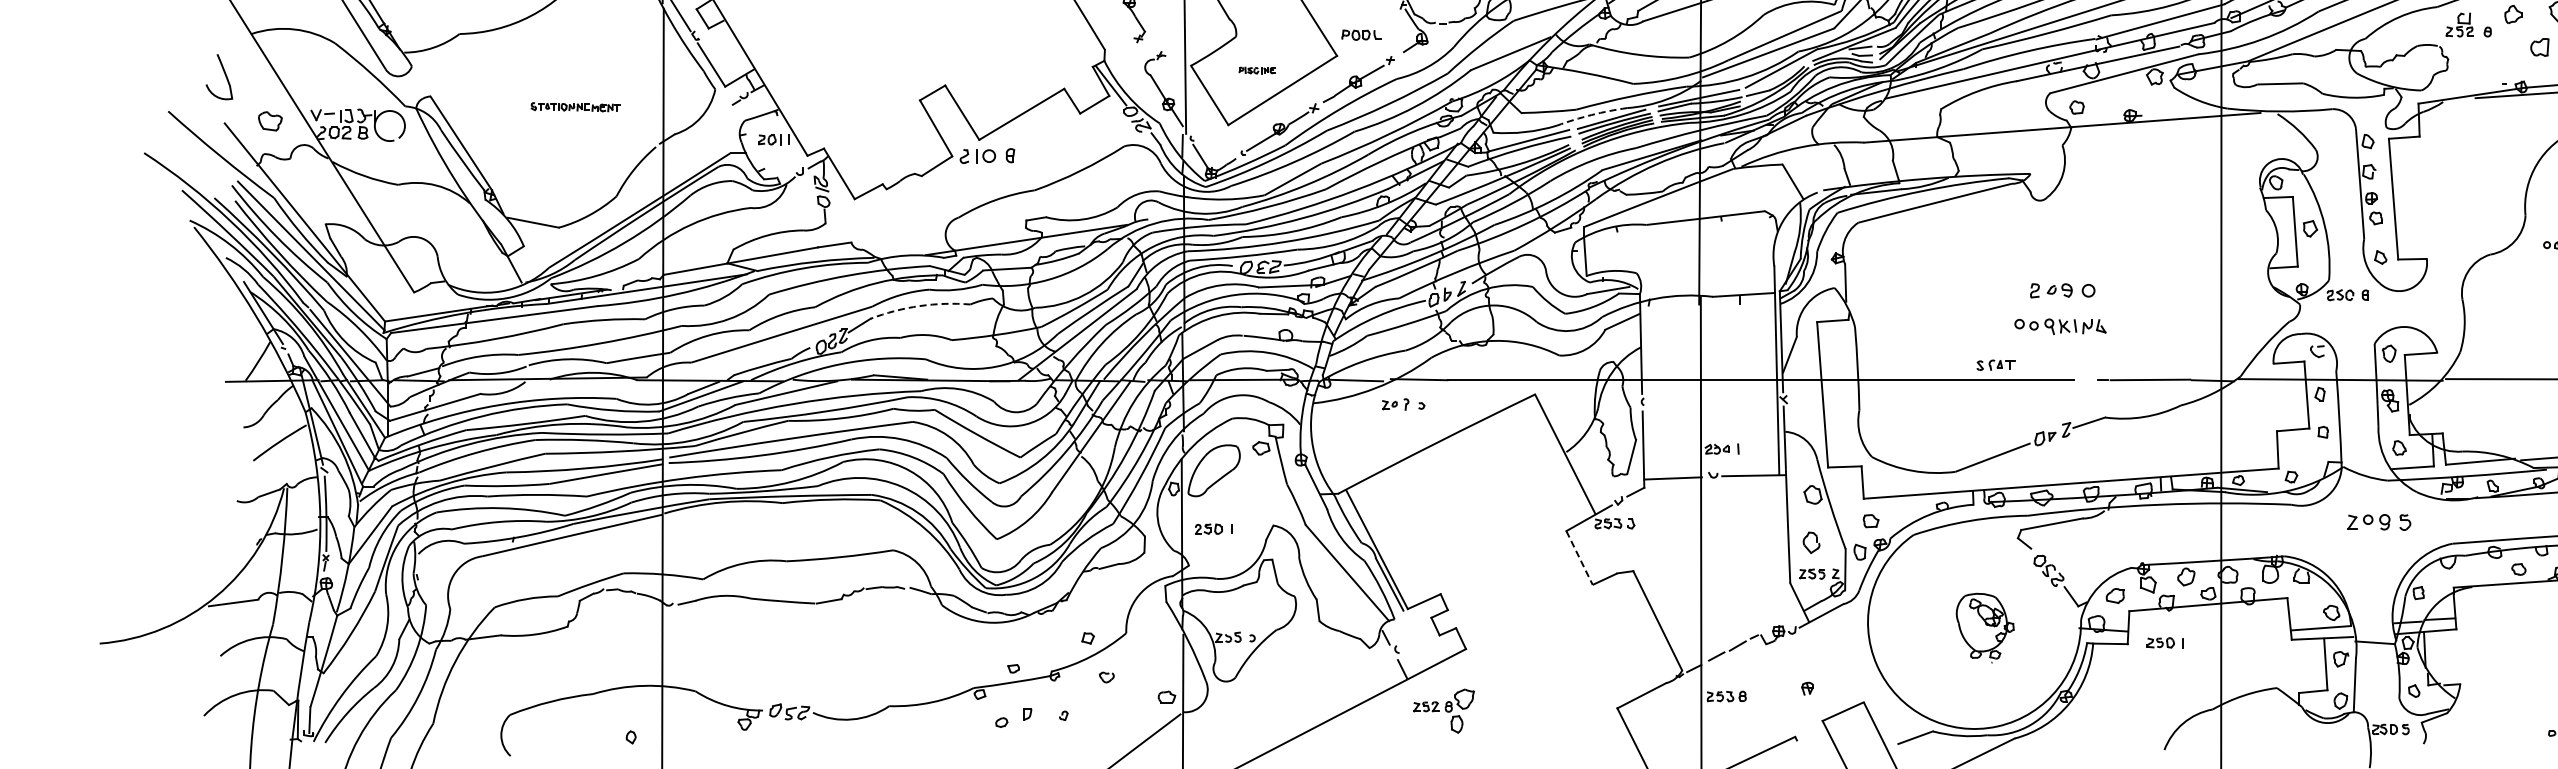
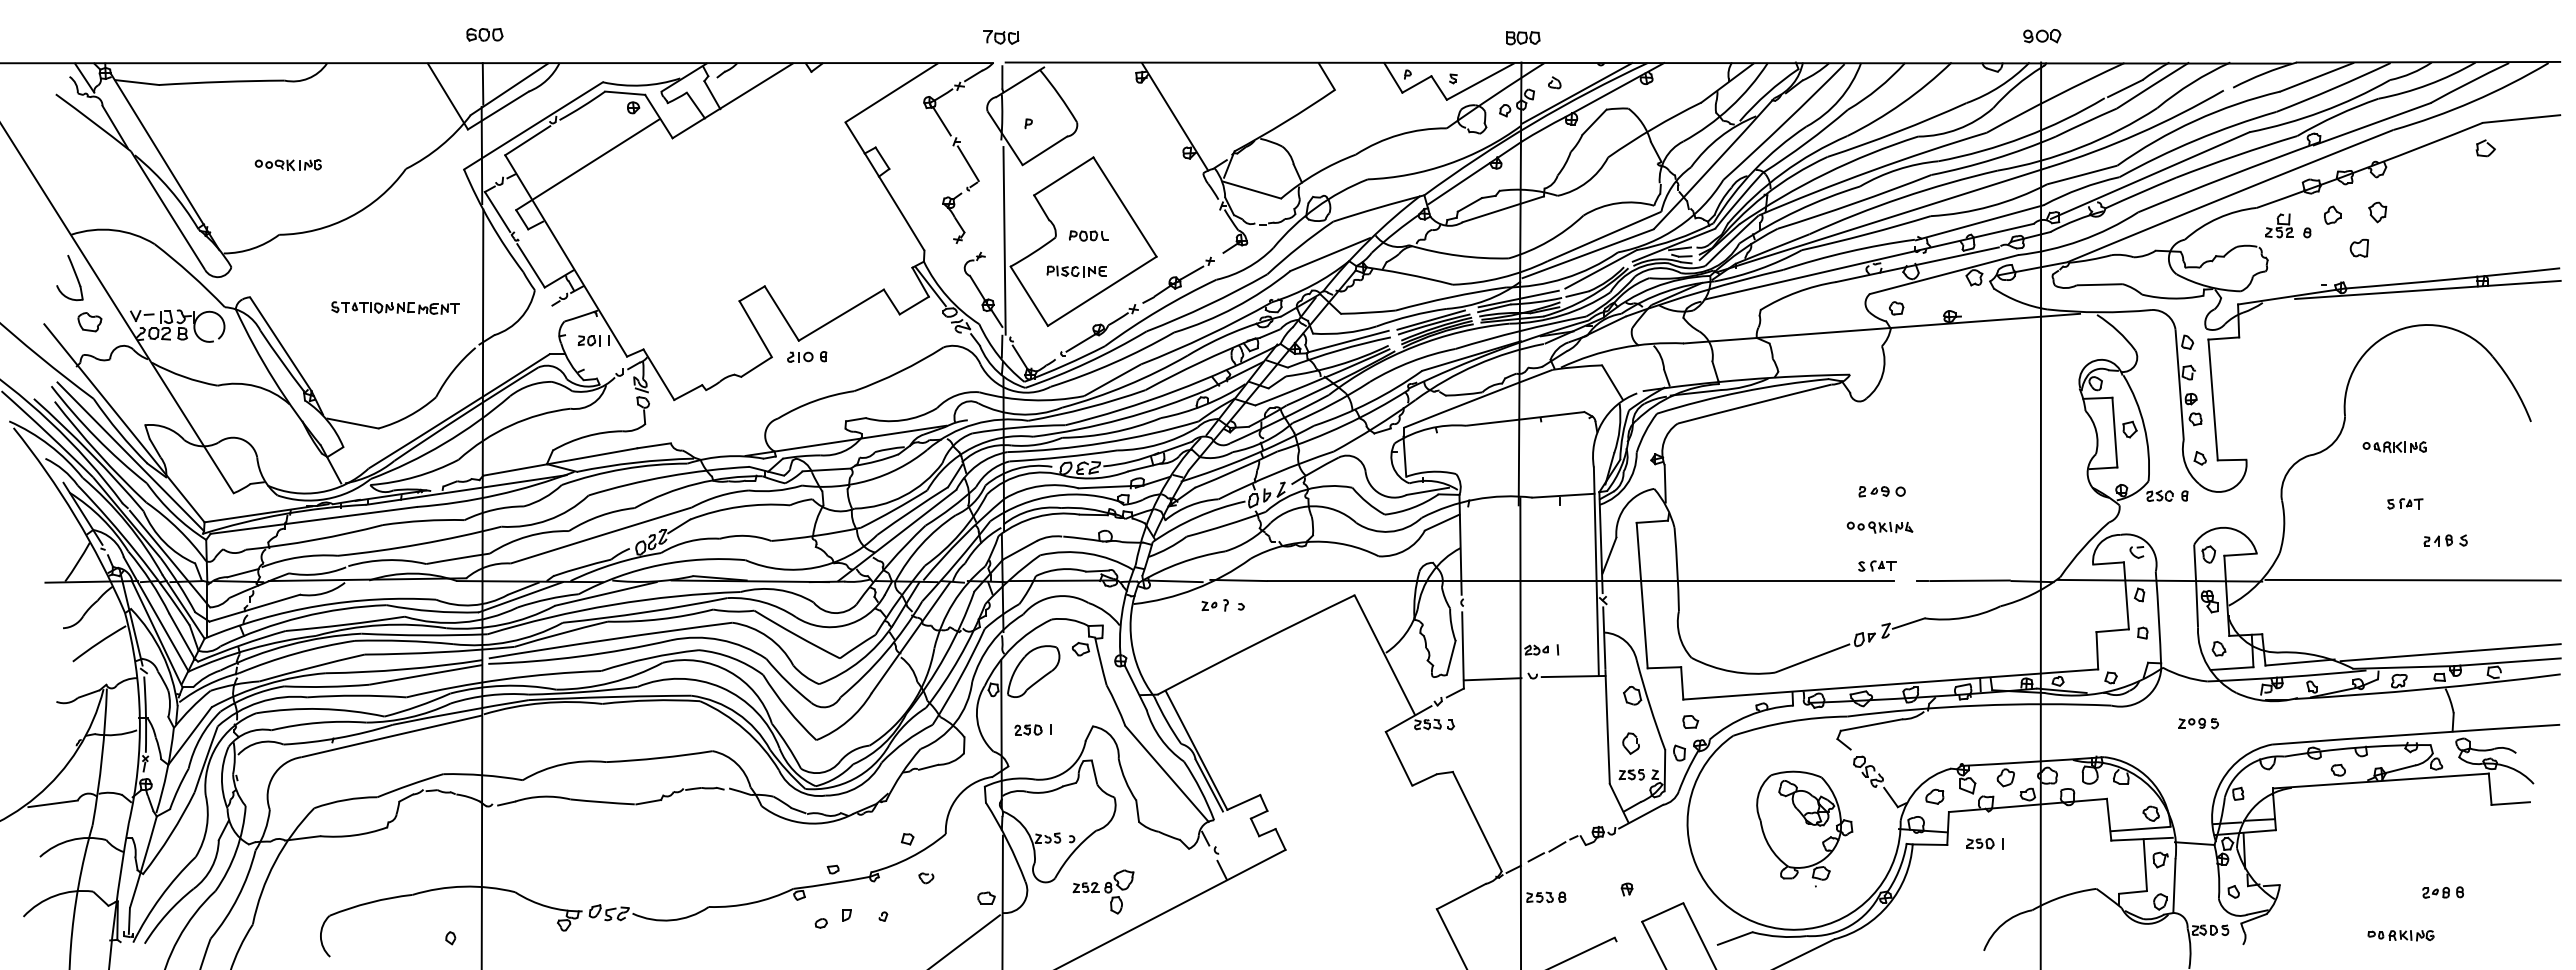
part: (1360, 34) -> (1088, 235), moved
part: (1256, 70) -> (1076, 271), size x1.67
part: (224, 75) -> (75, 276), moved
part: (575, 106) -> (395, 307), size x1.43
arc: (1591, 114) -> (1411, 315), dashed -> solid
part: (987, 155) -> (807, 356), size x0.71
part: (2061, 290) -> (1881, 491), size x0.71
arc: (919, 305) -> (739, 506), dashed -> solid
part: (2059, 326) -> (1879, 527), size x0.71
part: (1995, 364) -> (1877, 565), moved
part: (2378, 522) -> (2198, 723), size x0.62
line: (1579, 557) -> (1399, 758), dashed -> solid
part: (1984, 627) -> (1804, 828), size x1.67
part: (1443, 710) -> (1103, 891), moved

